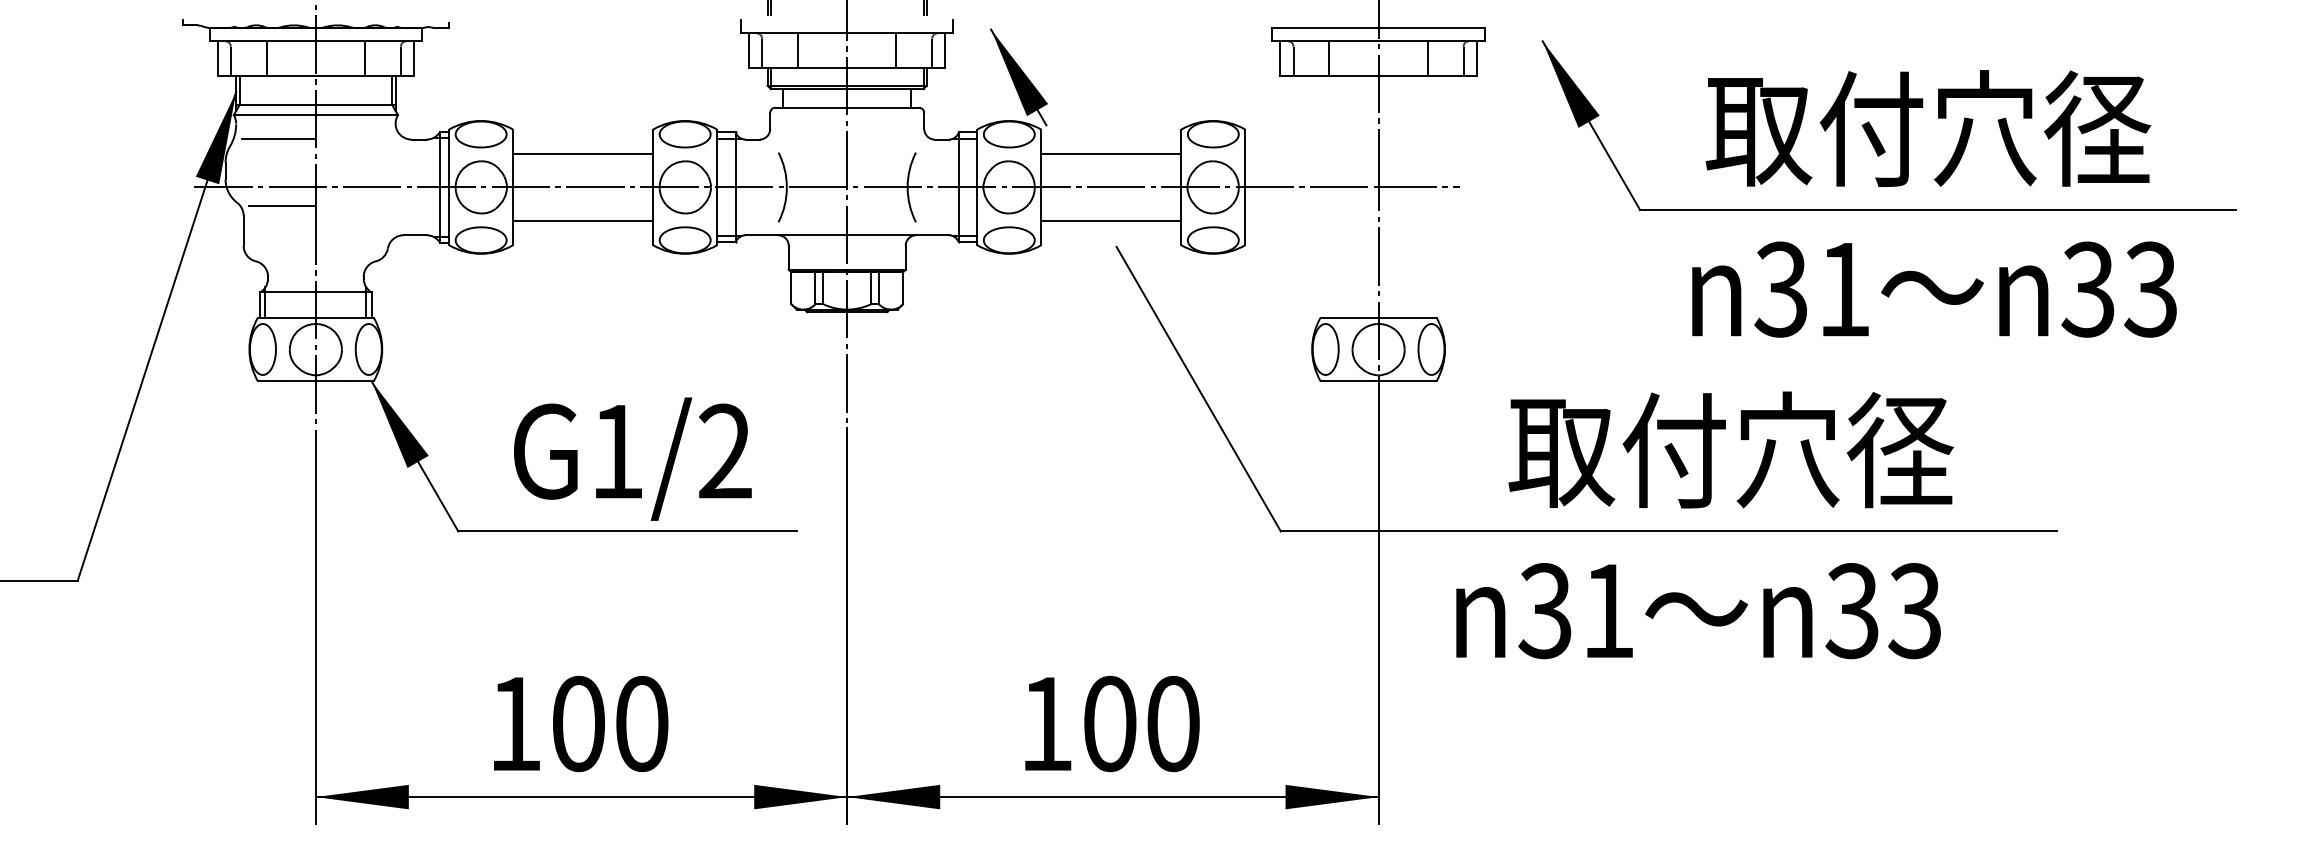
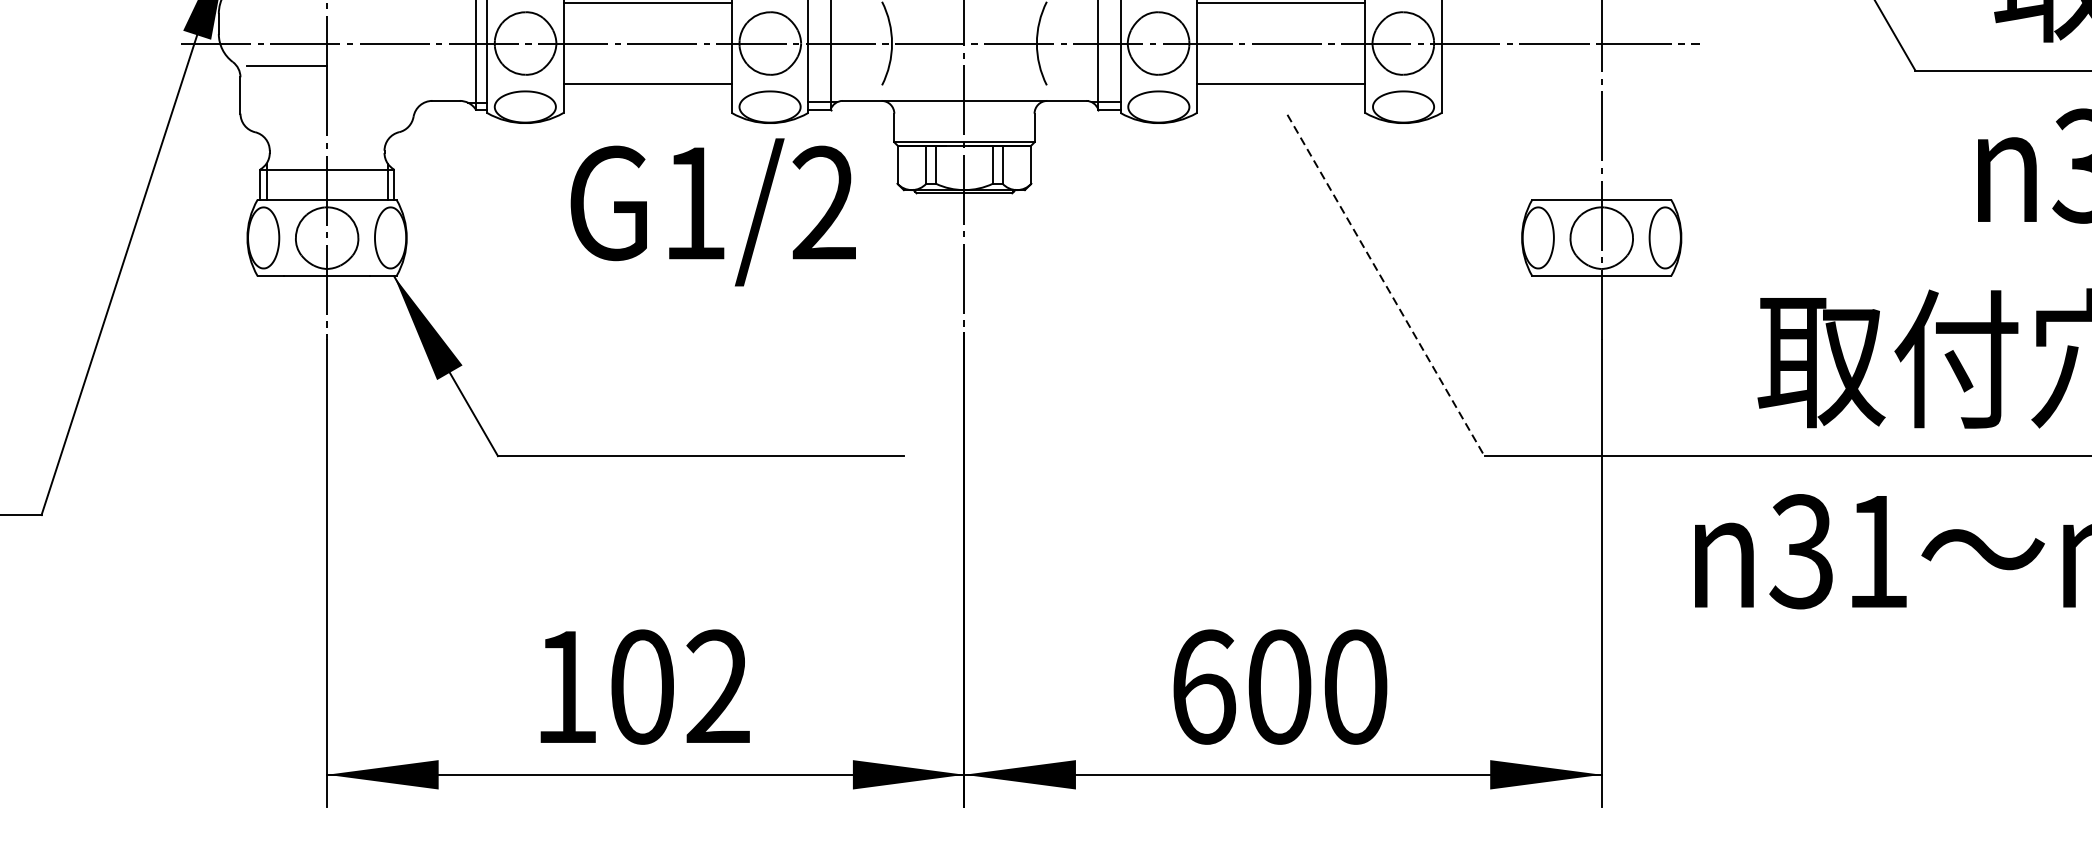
line: (1198, 389) -> (1385, 285), solid -> dashed
text: (632, 458) -> (712, 211), moved
text: (641, 723) -> (717, 686), 100 -> 102
text: (1047, 723) -> (1204, 686), 100 -> 600

